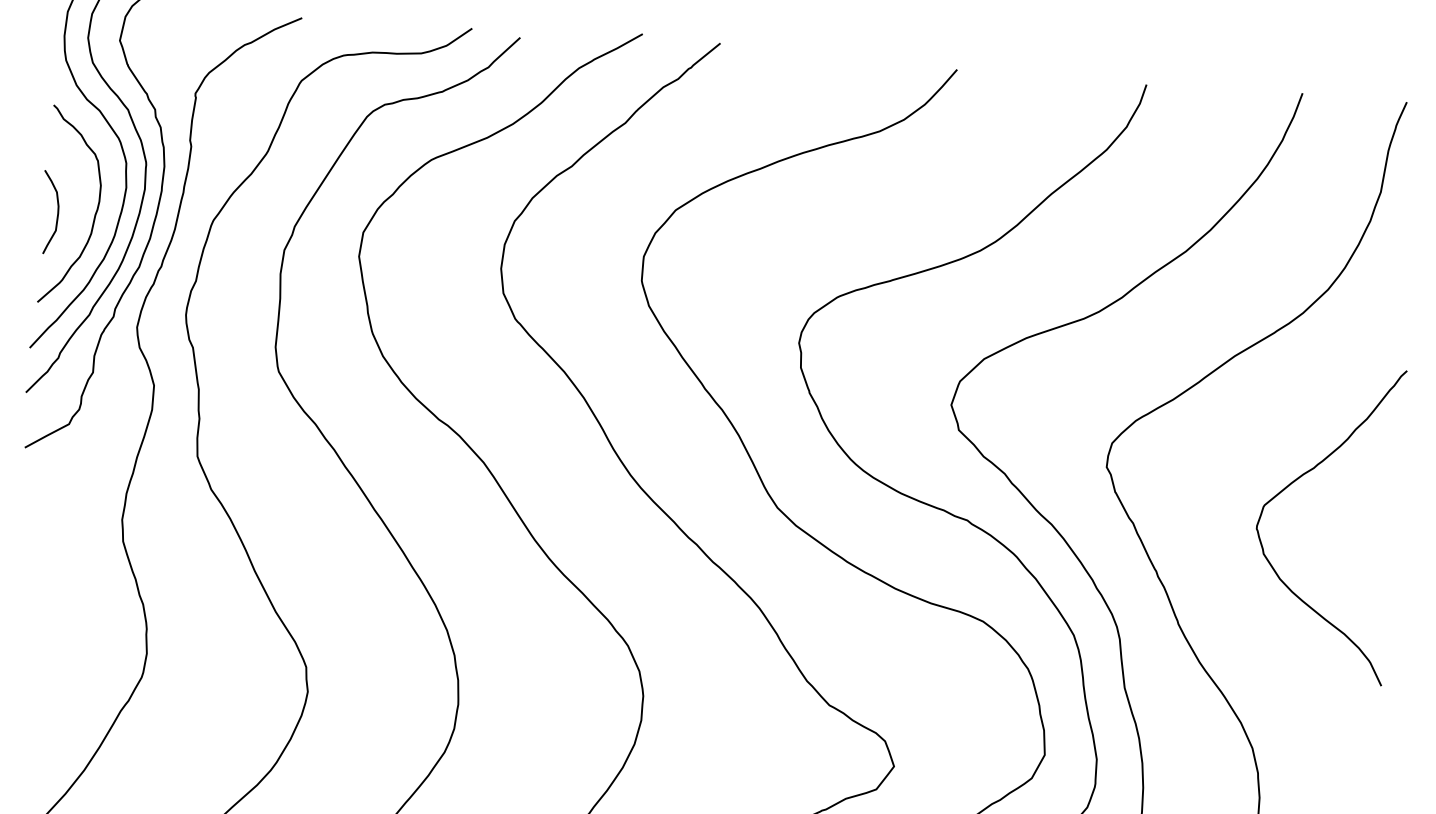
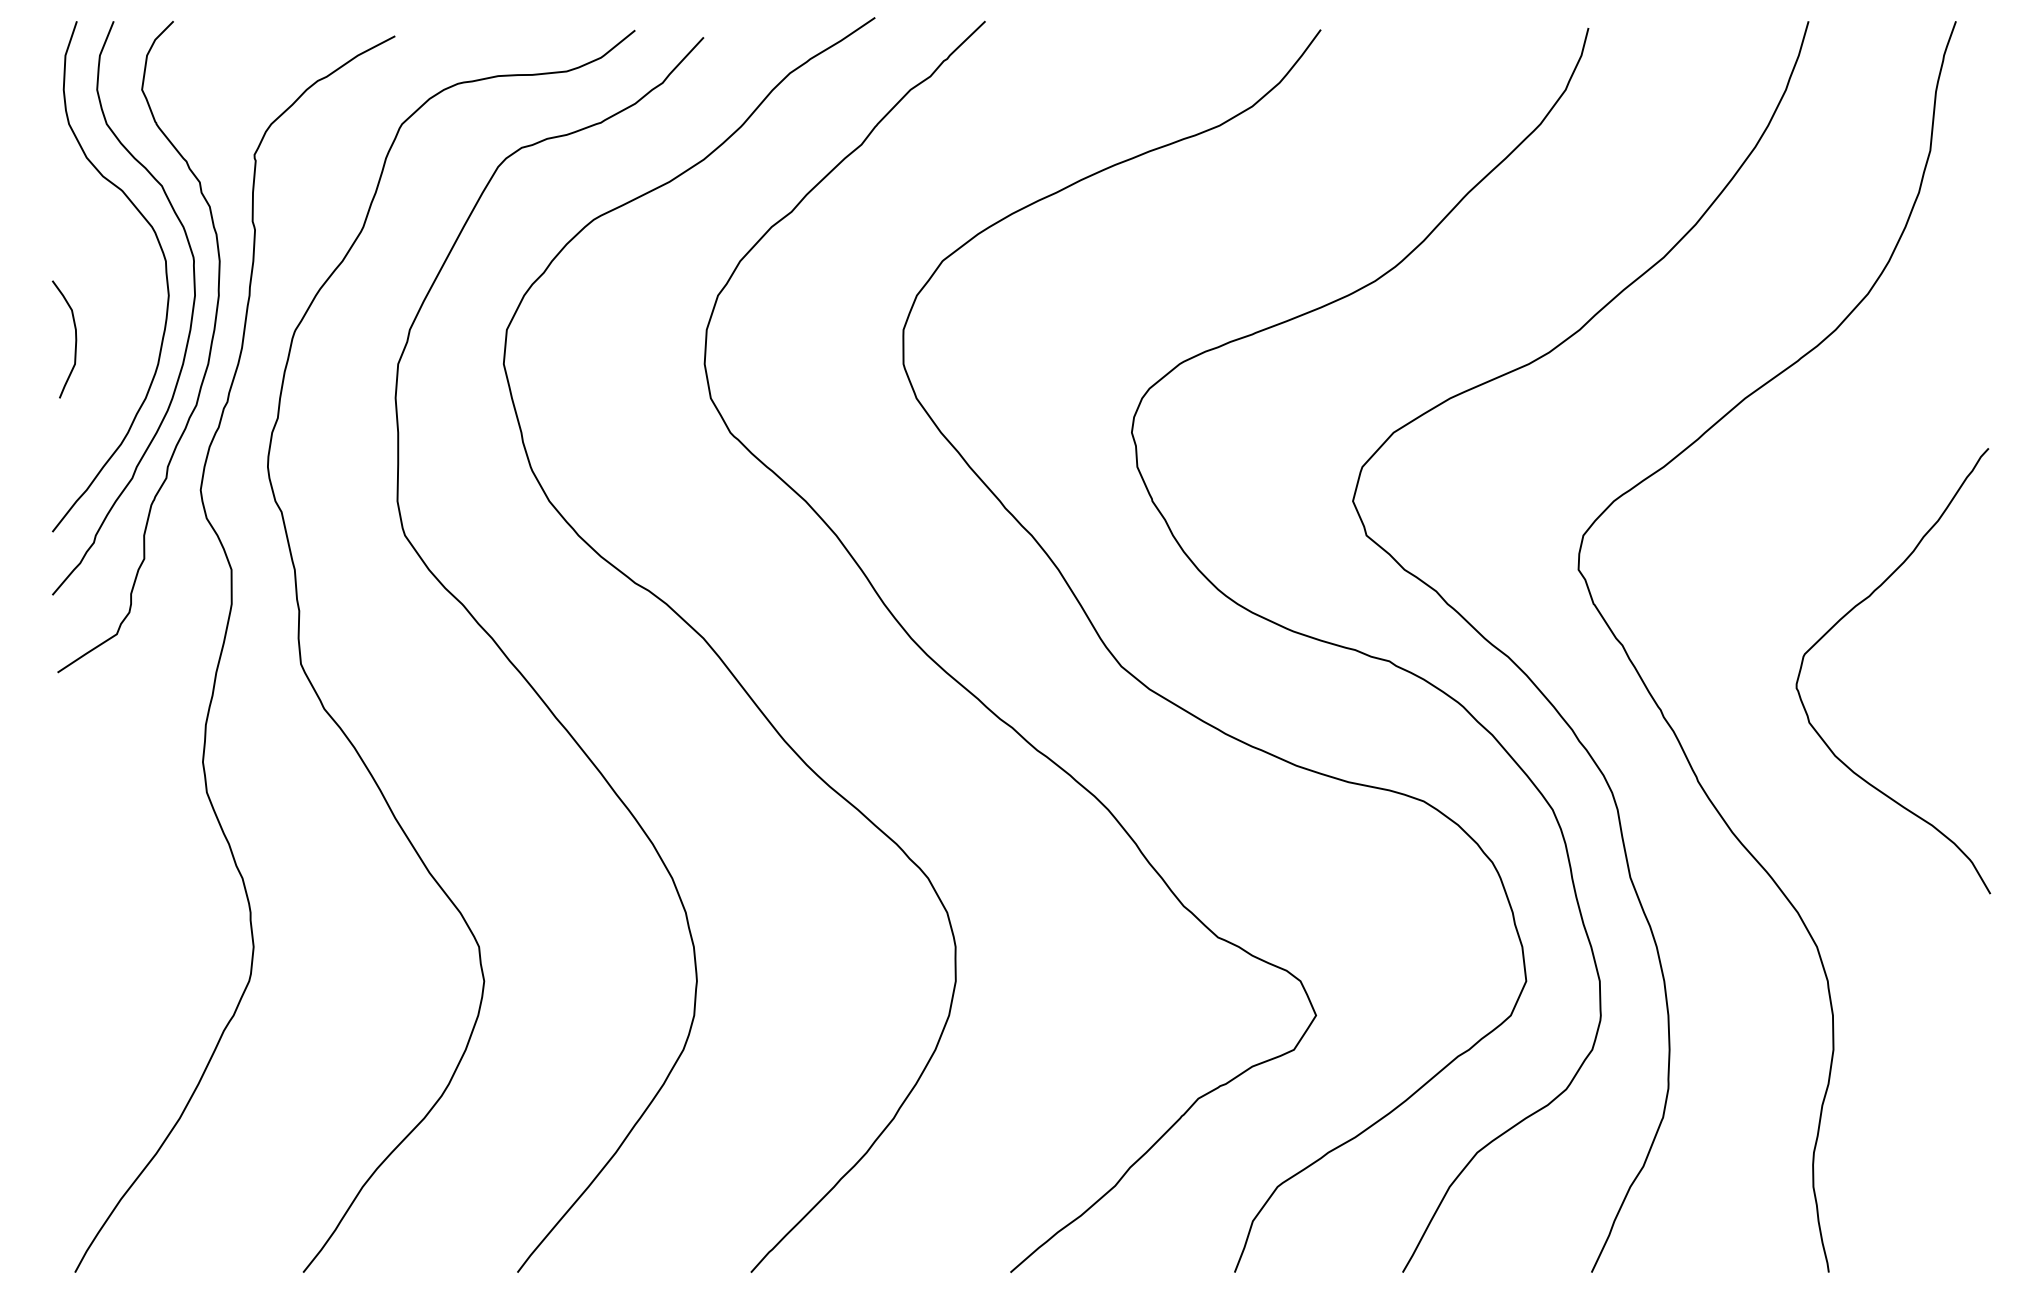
curve: (94, 214) -> (127, 337), removed
curve: (1293, 482) -> (1842, 619), moved

